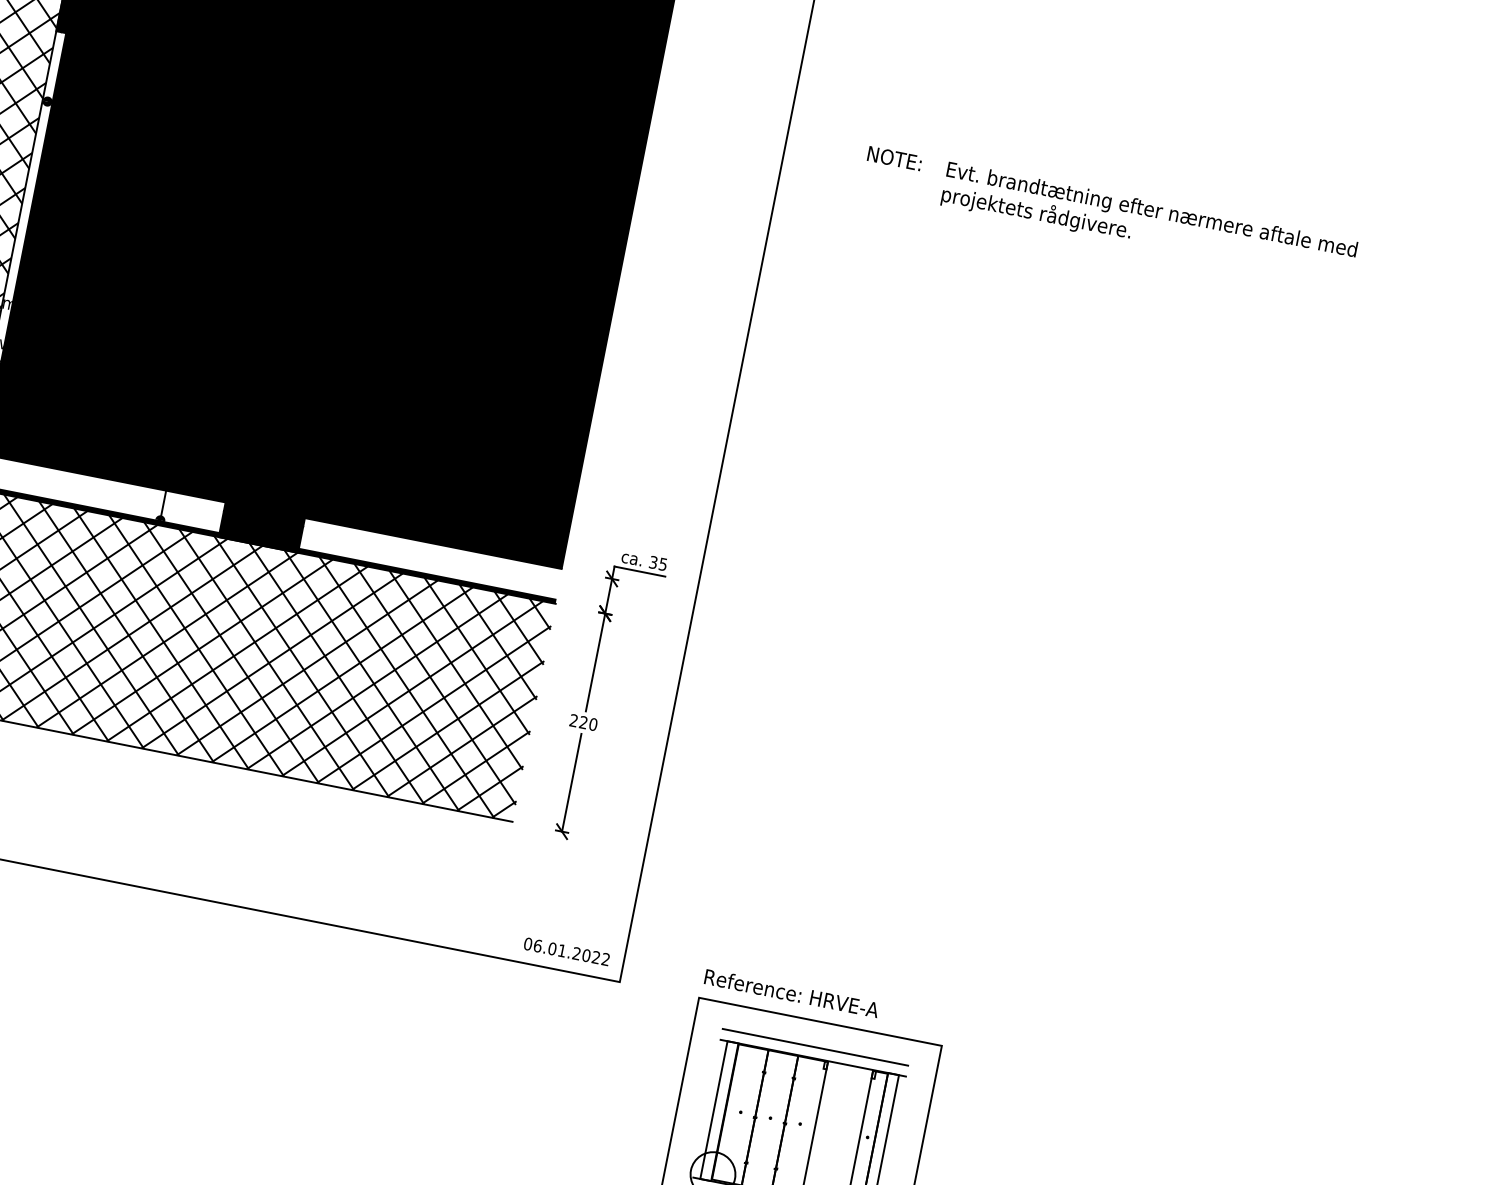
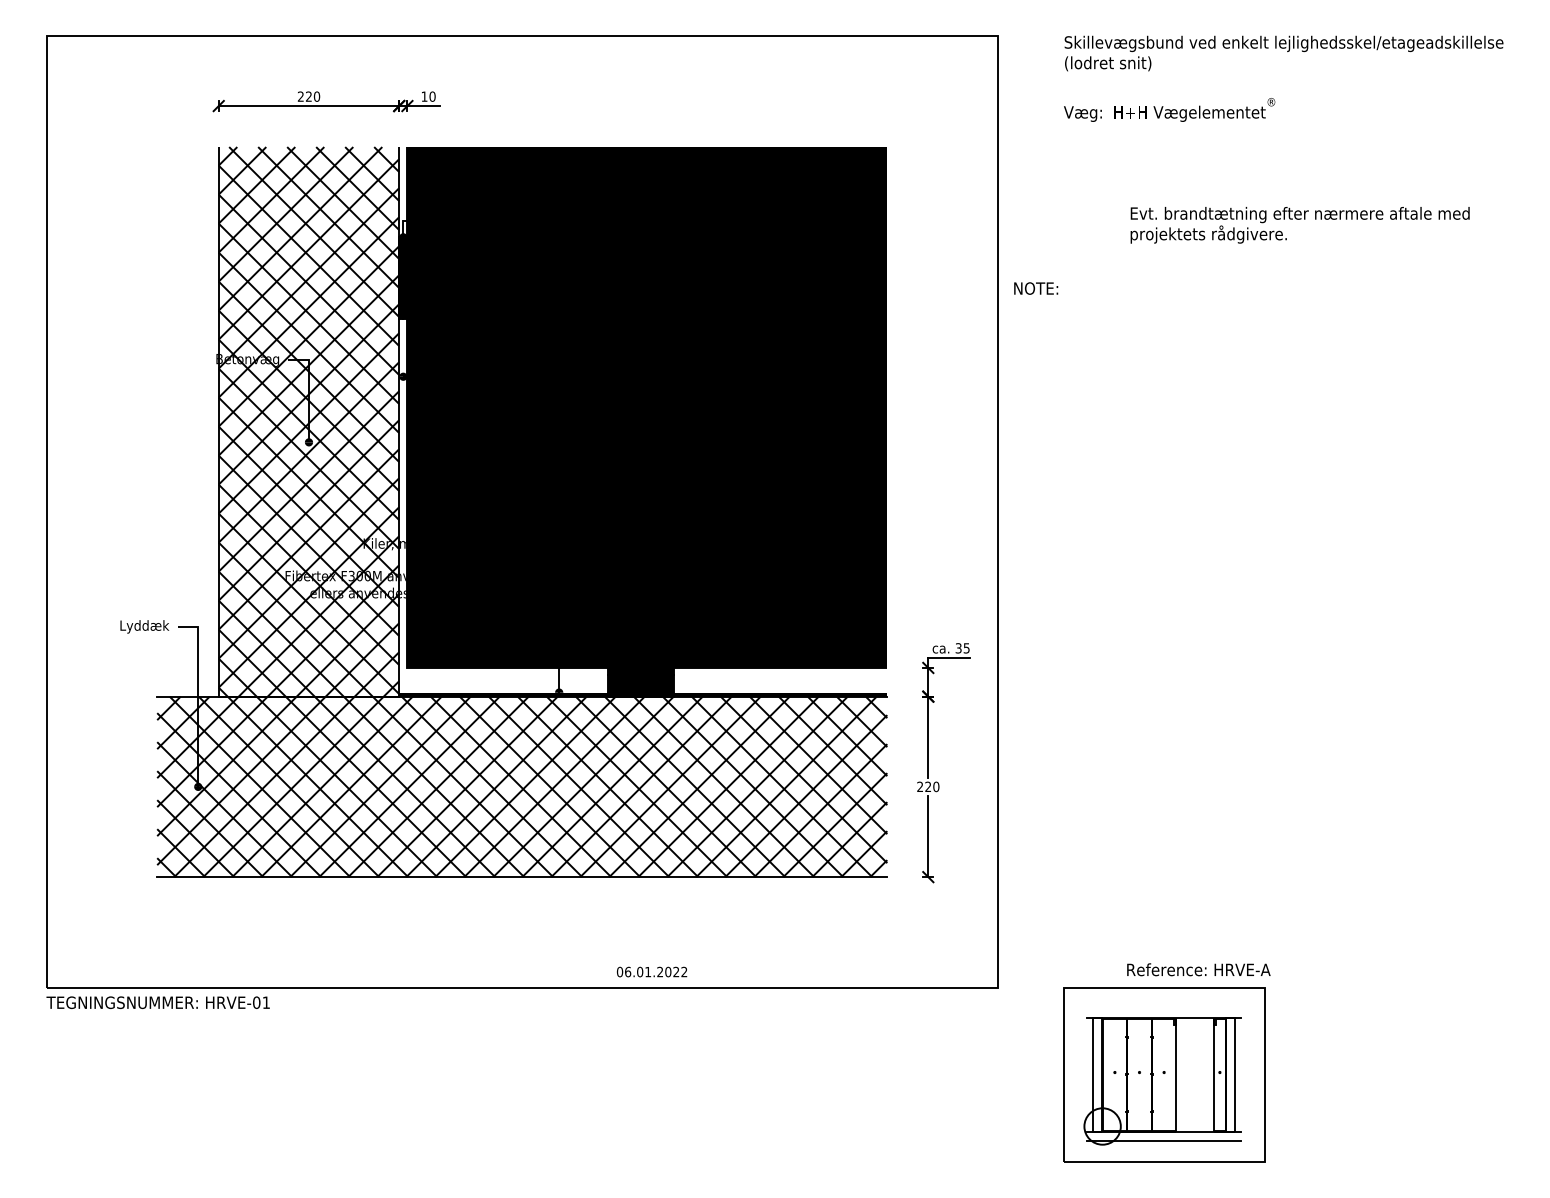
text: (895, 158) -> (1036, 288), moved
text: (1148, 223) -> (1299, 225), moved
text: (567, 951) -> (652, 971), moved
text: (791, 993) -> (1198, 969), moved
line: (814, 1046) -> (1163, 1008), removed

